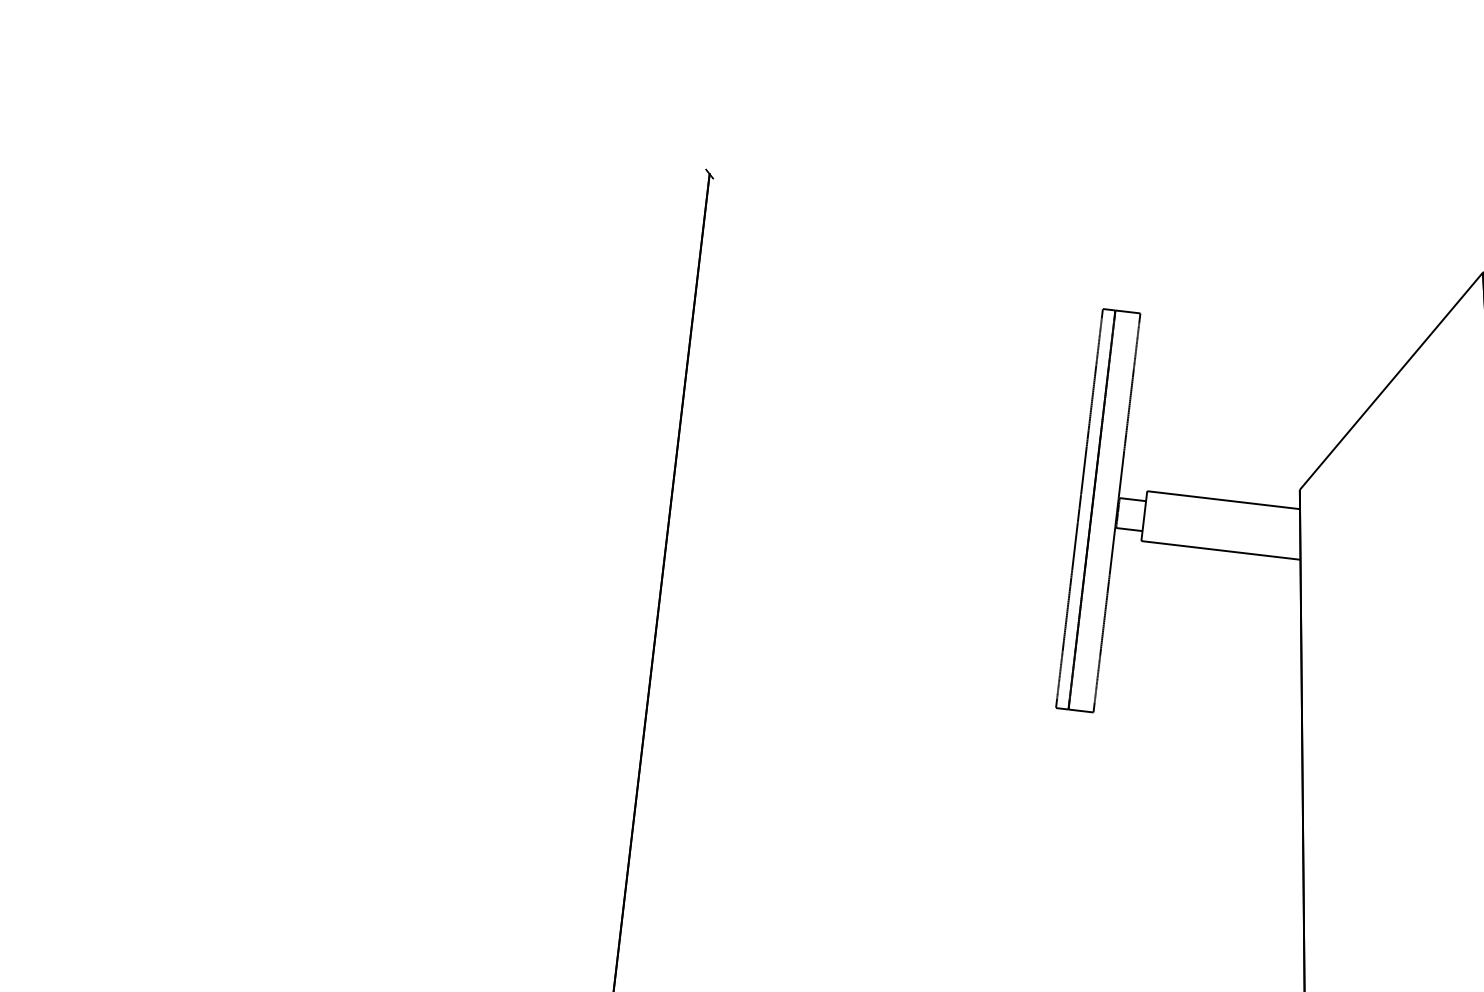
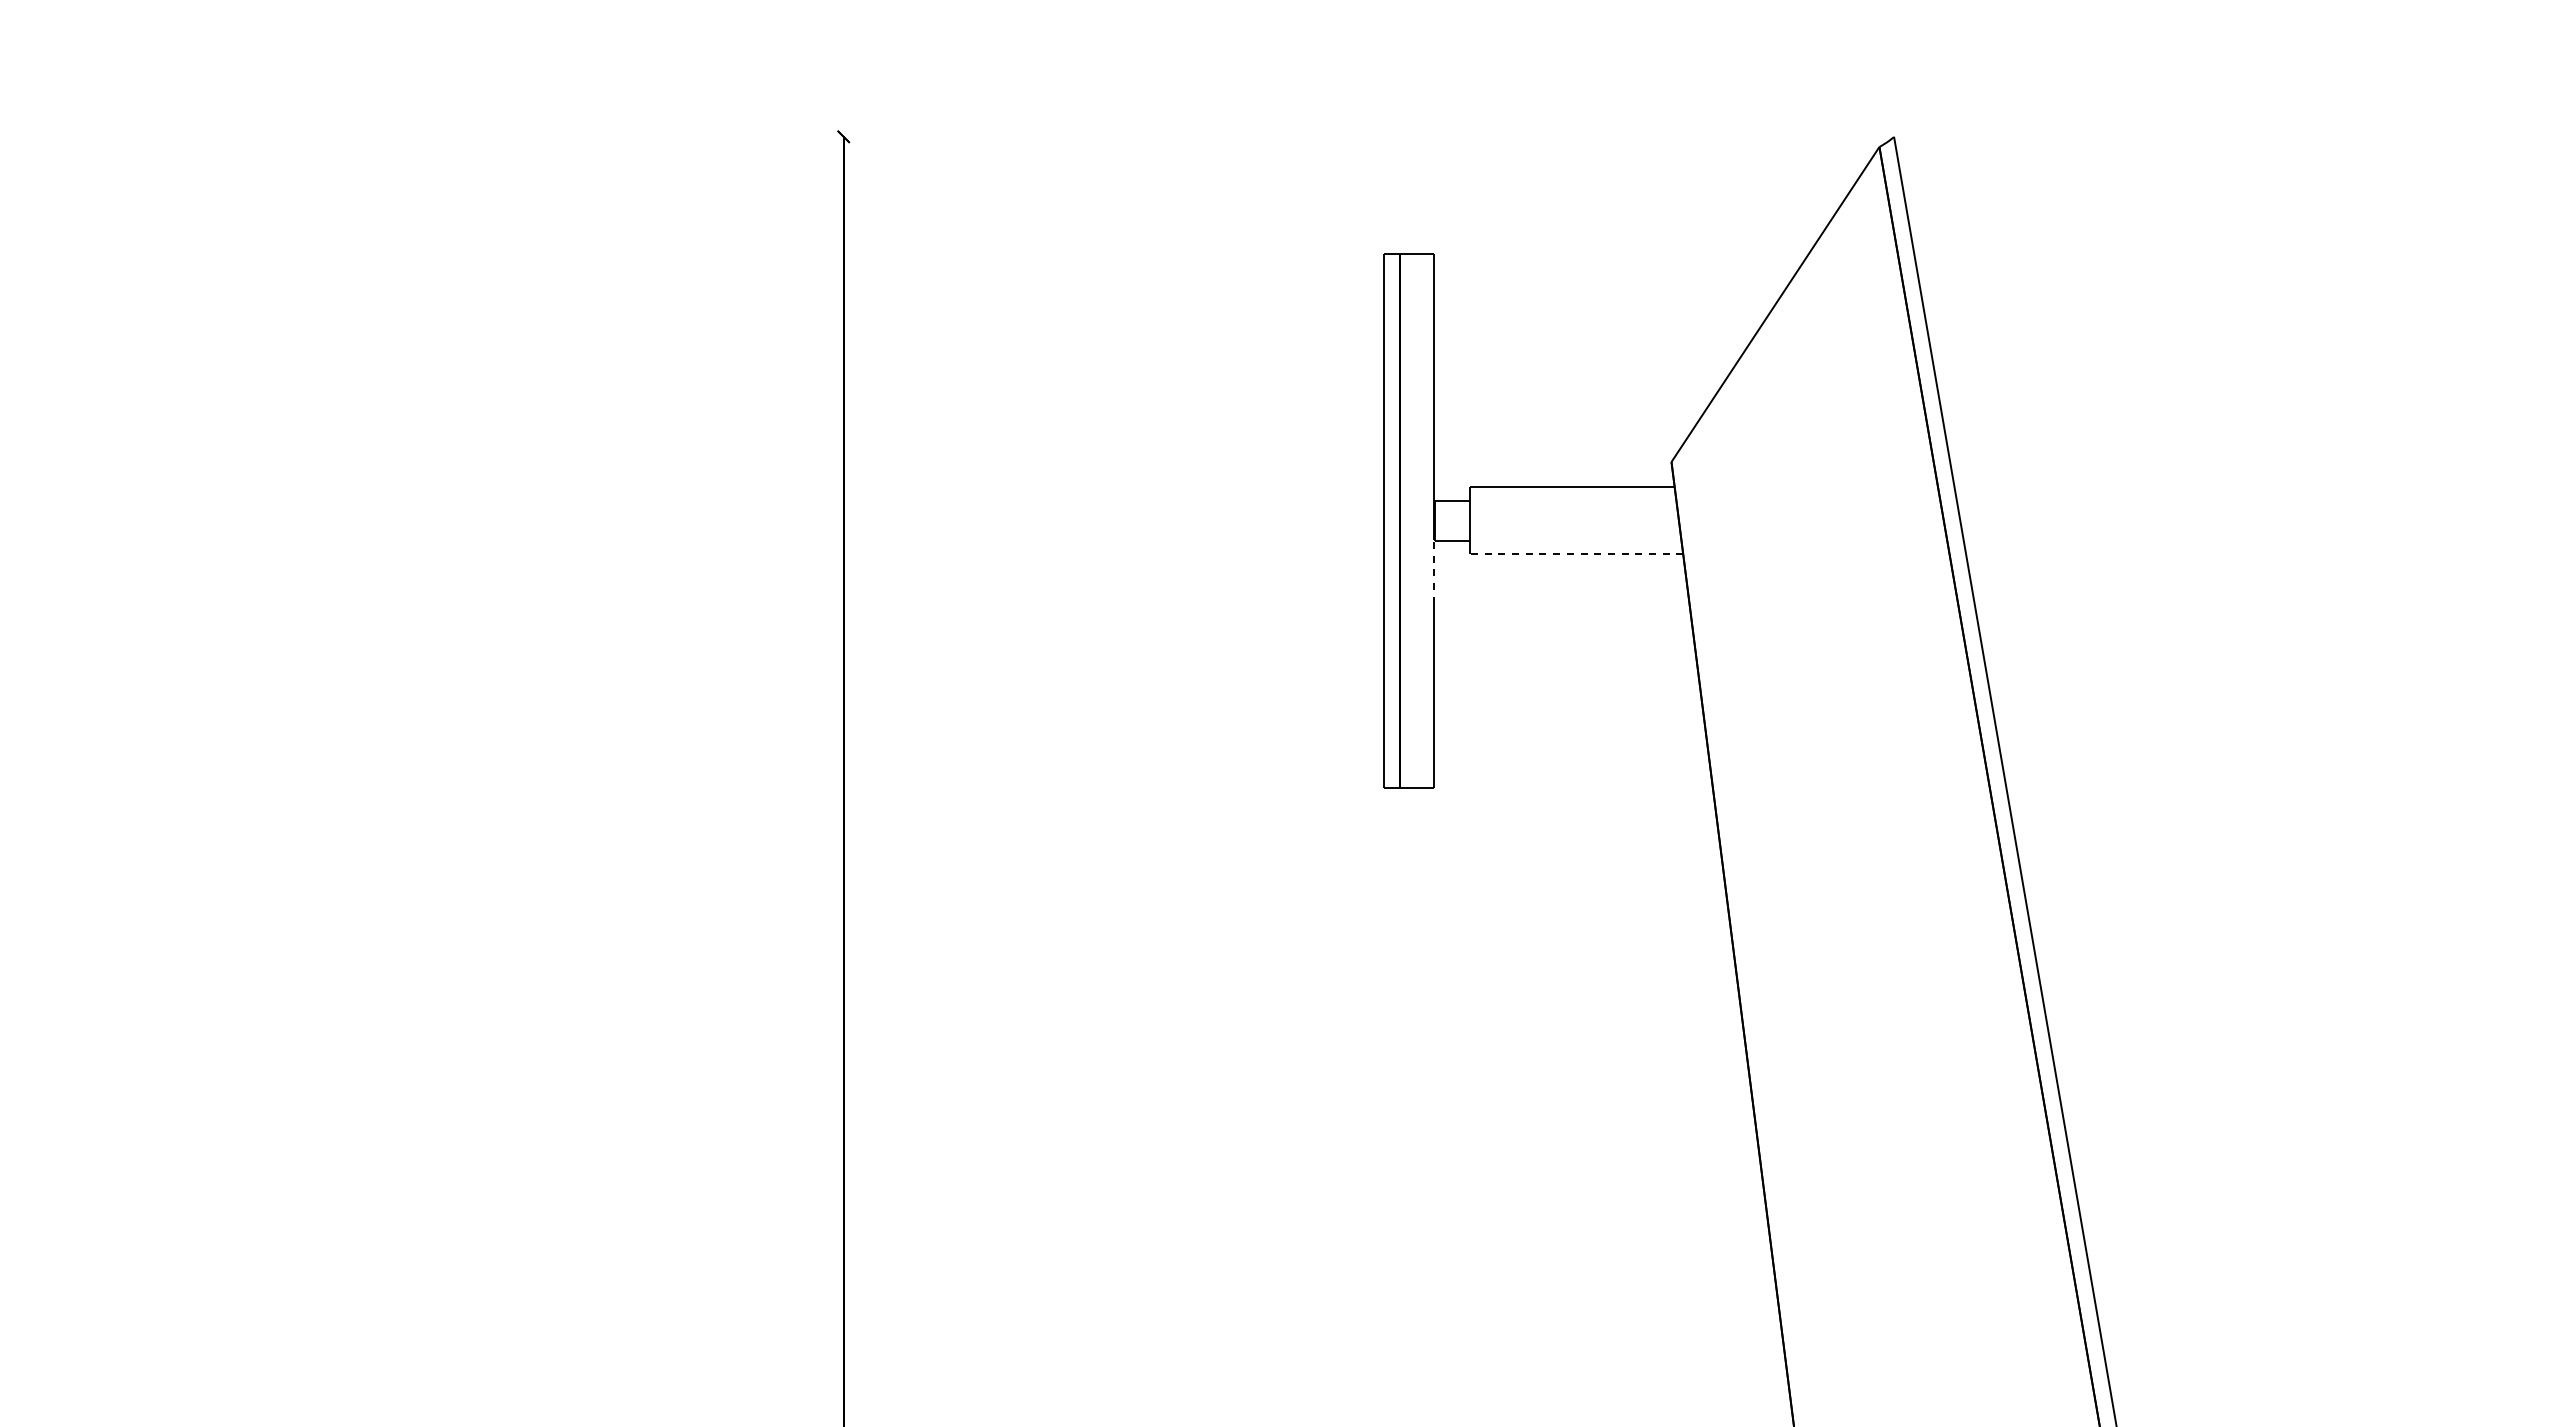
line: (1112, 550) -> (1433, 571), solid -> dashed
line: (1220, 550) -> (1576, 554), solid -> dashed

